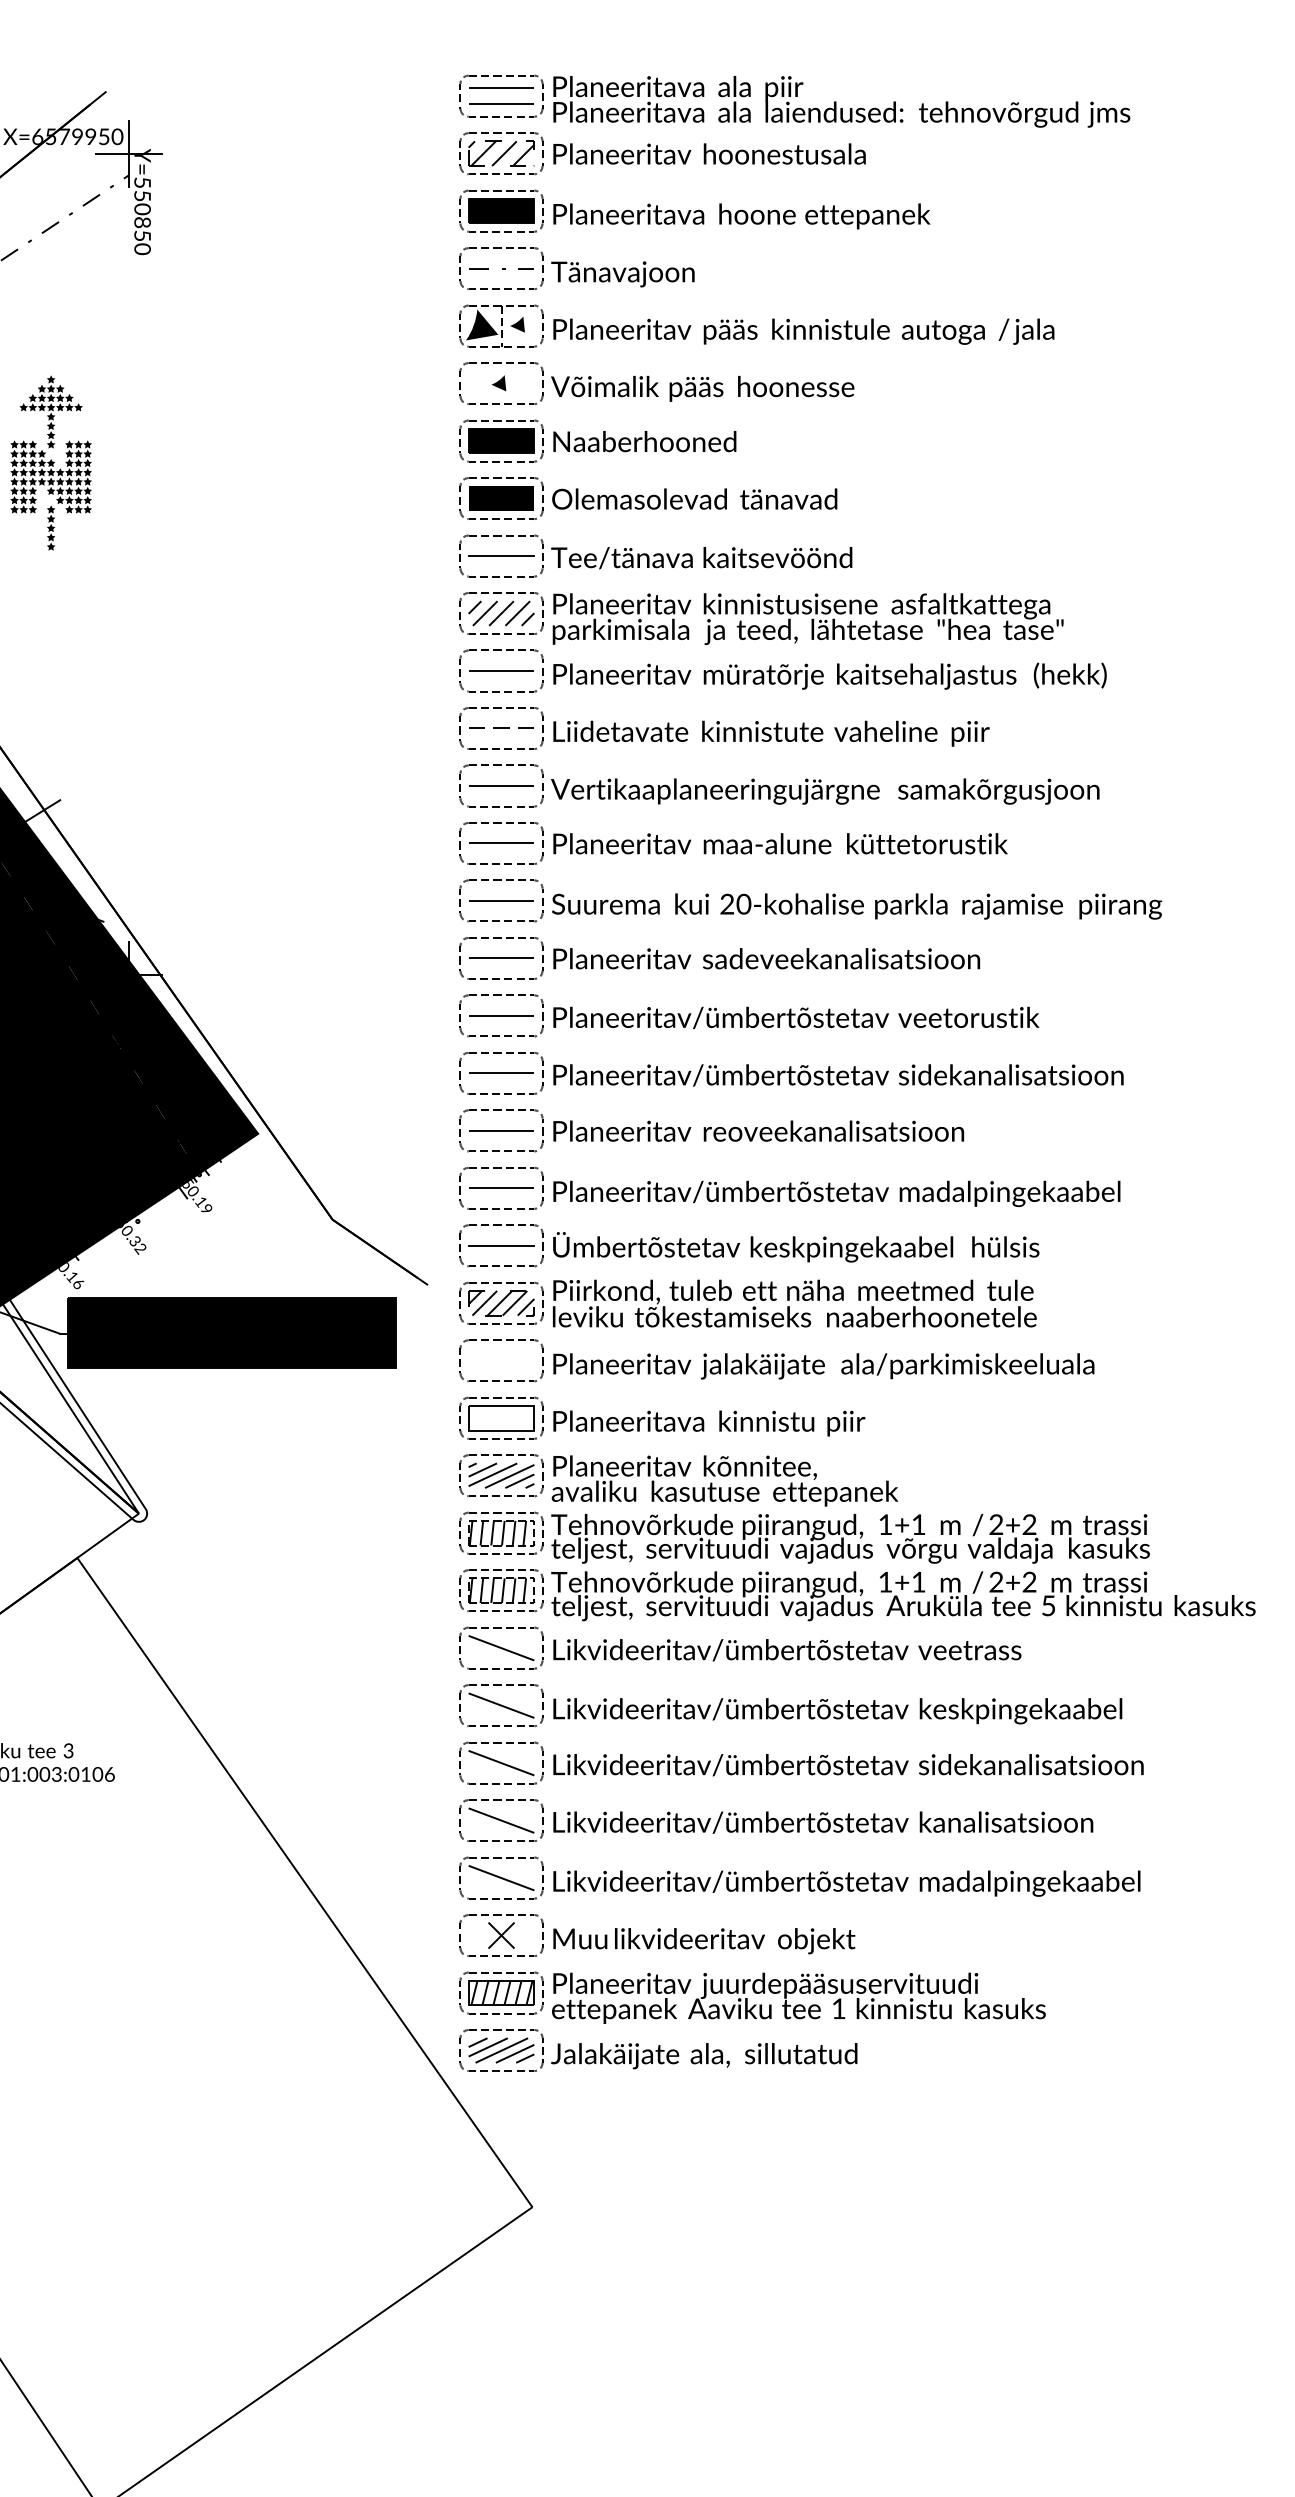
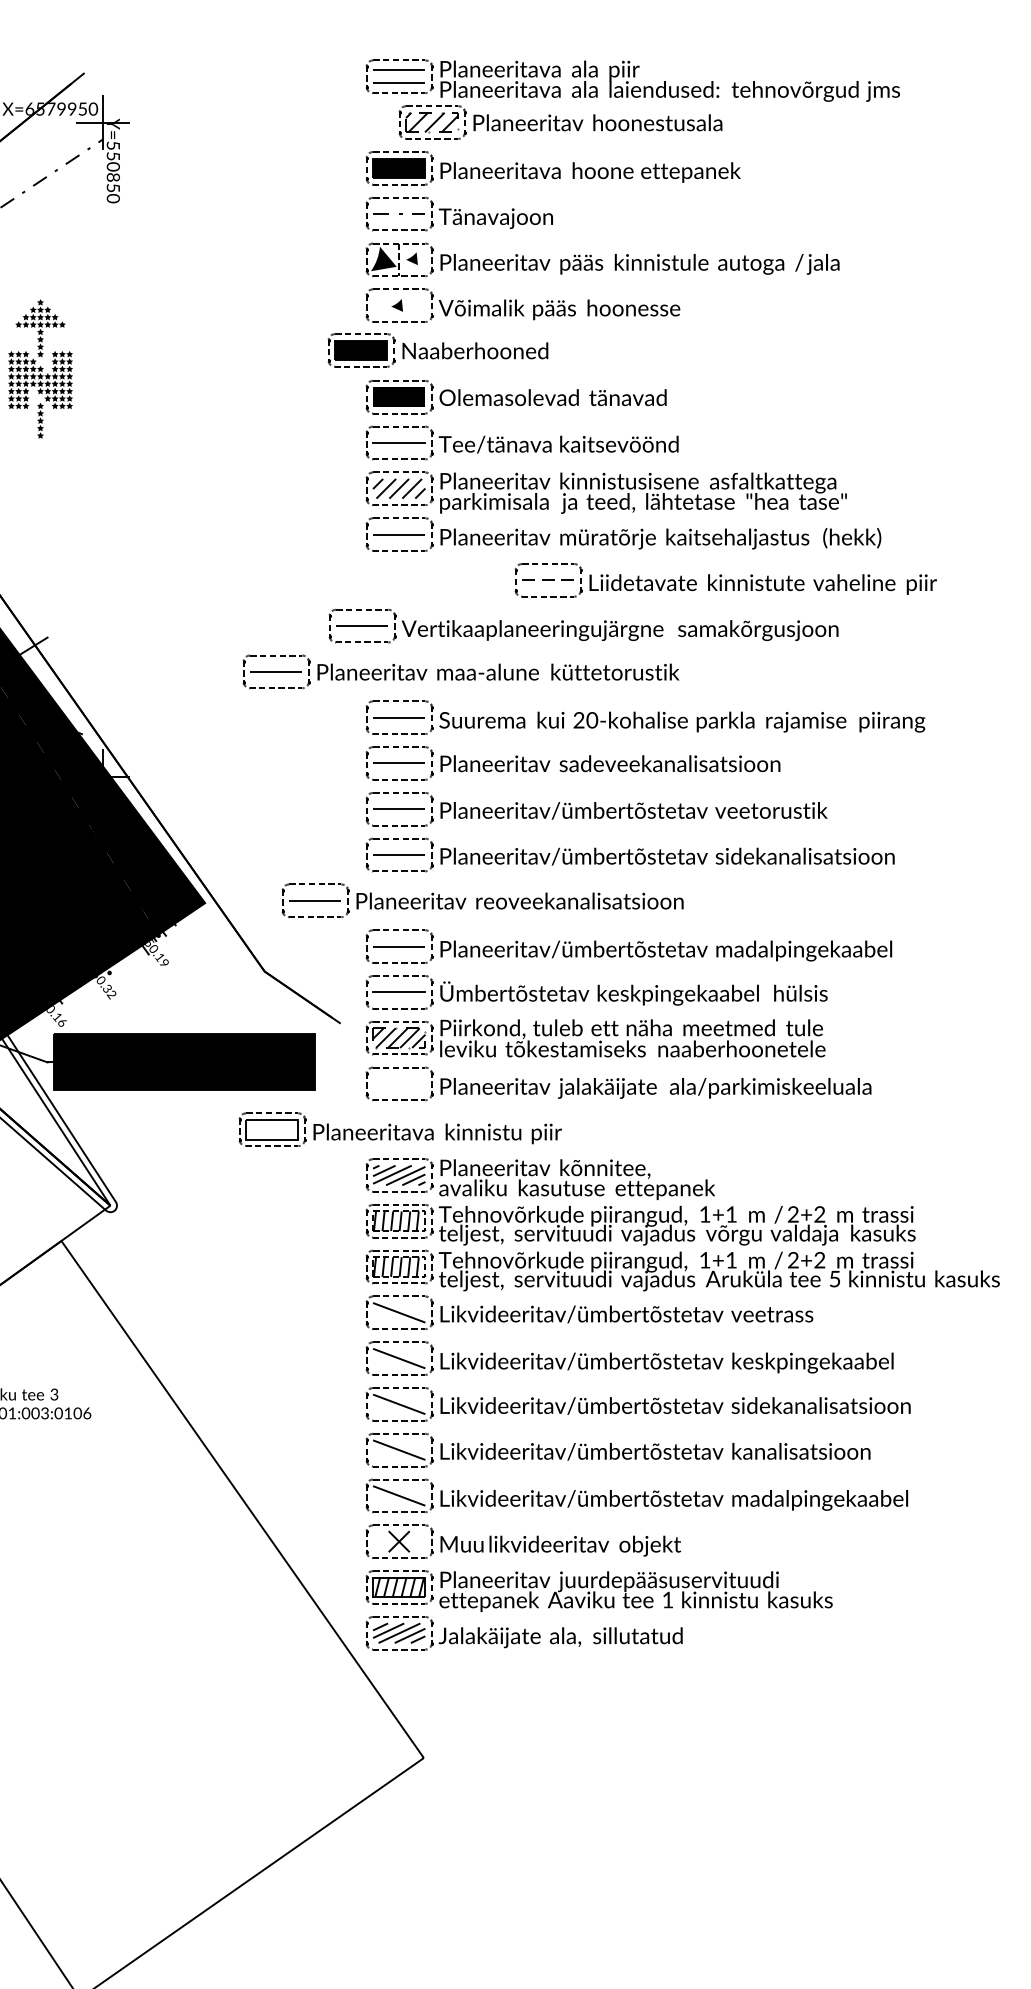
part: (662, 153) -> (560, 122), moved
part: (597, 441) -> (437, 350), moved
part: (724, 728) -> (725, 580), moved
part: (779, 785) -> (583, 625), moved
part: (732, 842) -> (460, 671), moved
part: (711, 1130) -> (482, 900), moved
part: (661, 1418) -> (399, 1129), moved

